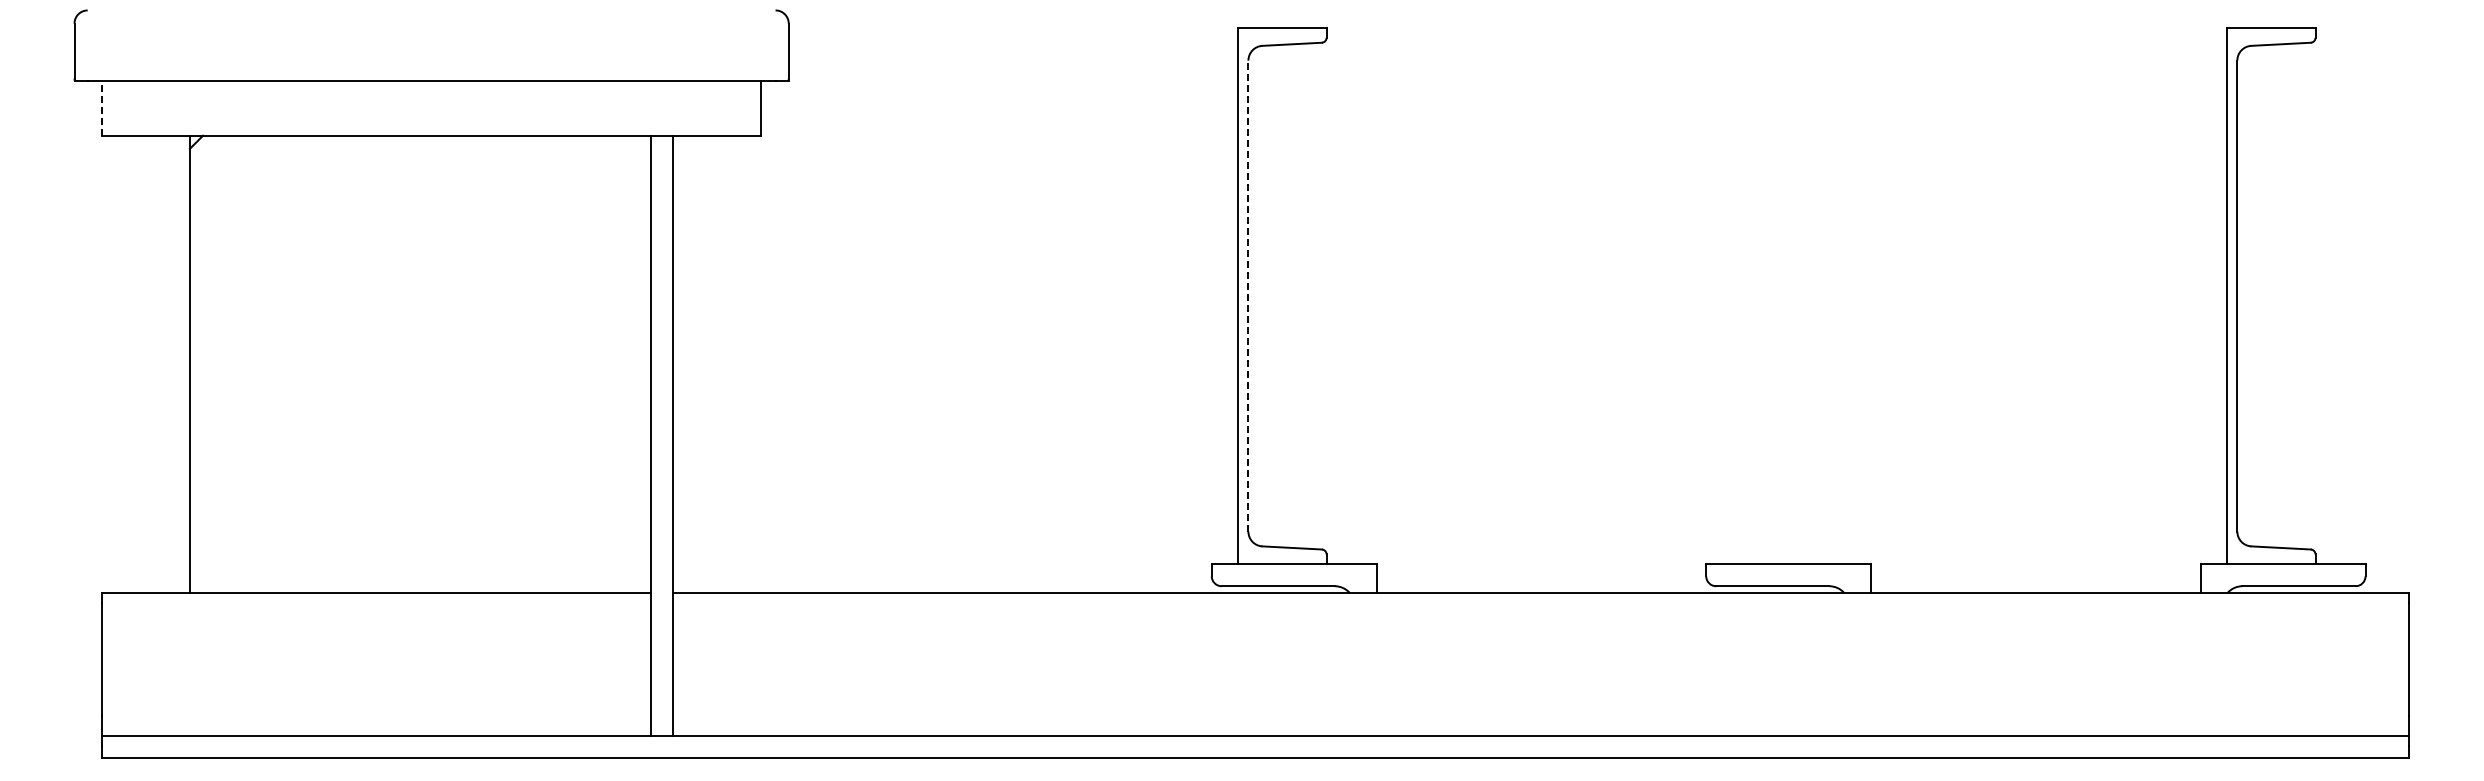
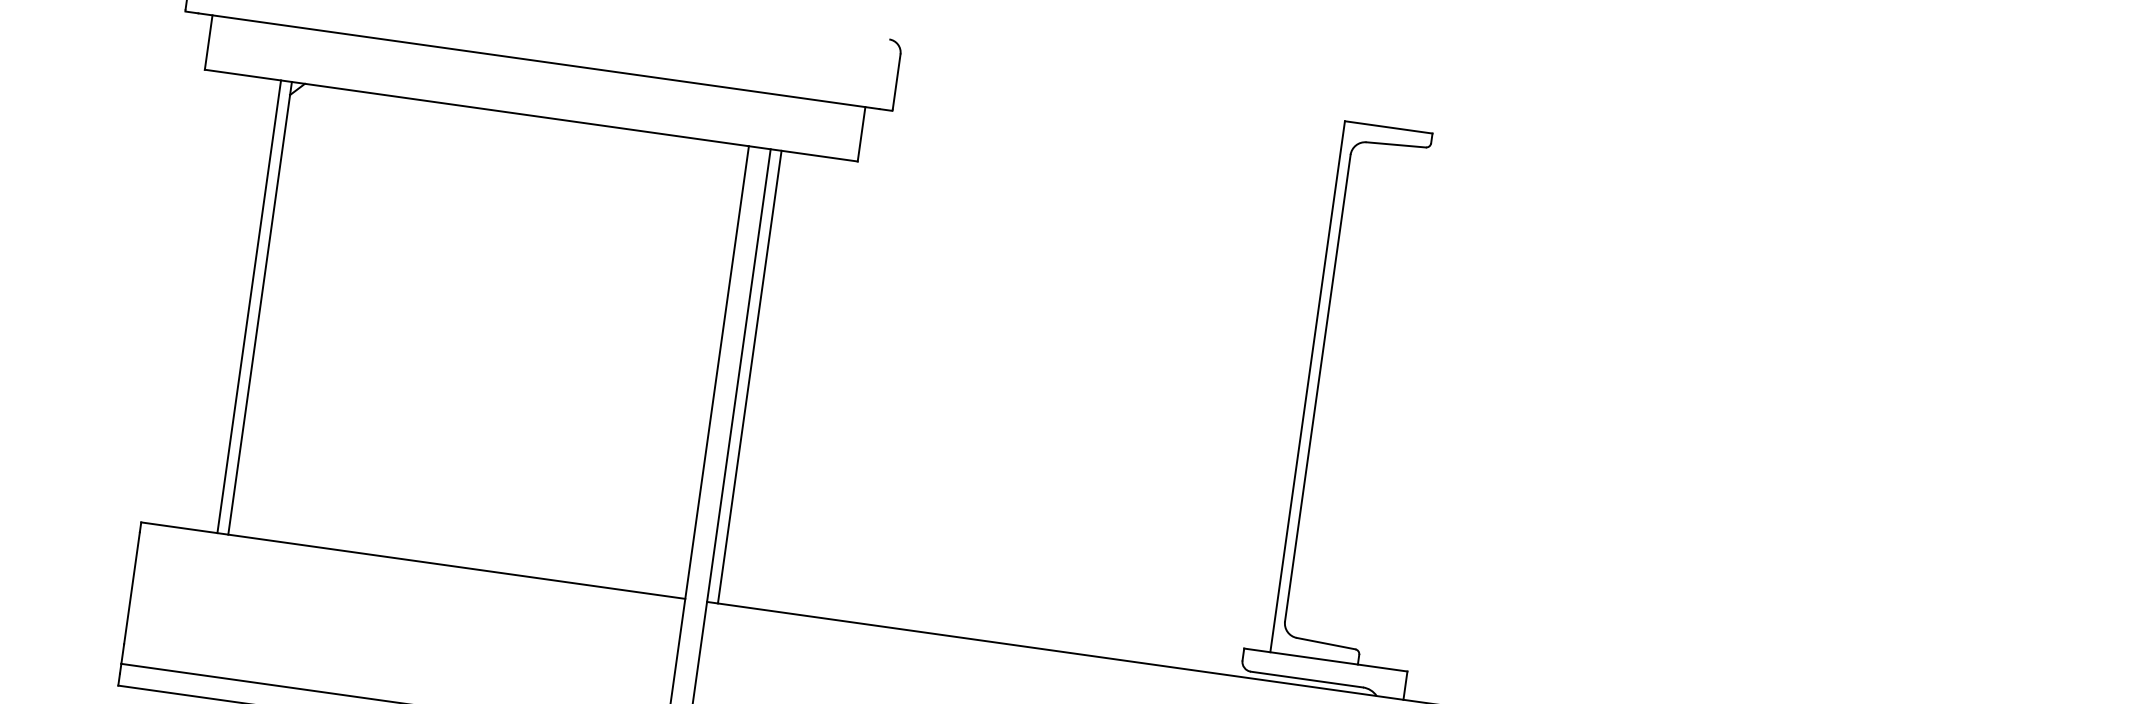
line: (101, 107) -> (208, 41), dashed -> solid
line: (1248, 296) -> (1317, 388), dashed -> solid
line: (178, 363) -> (248, 305), added
line: (684, 363) -> (750, 376), added

